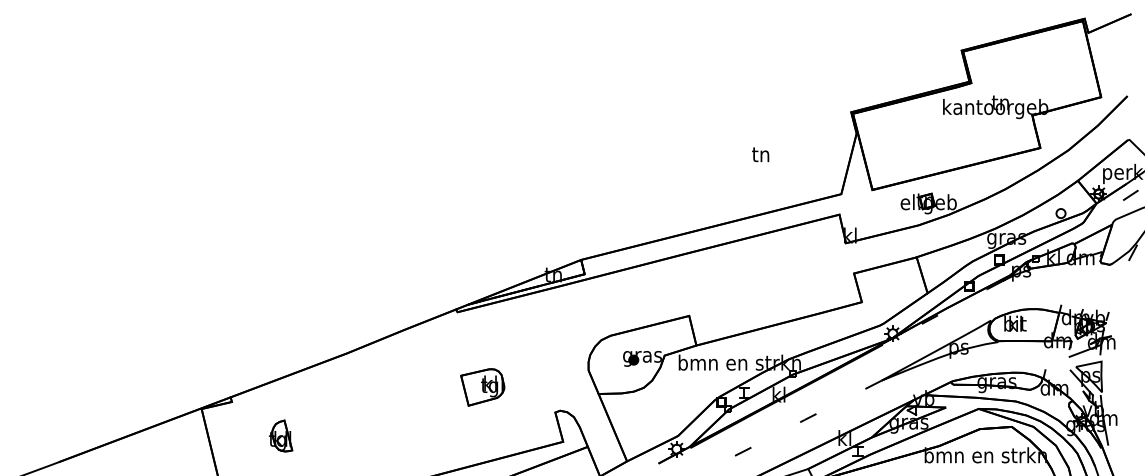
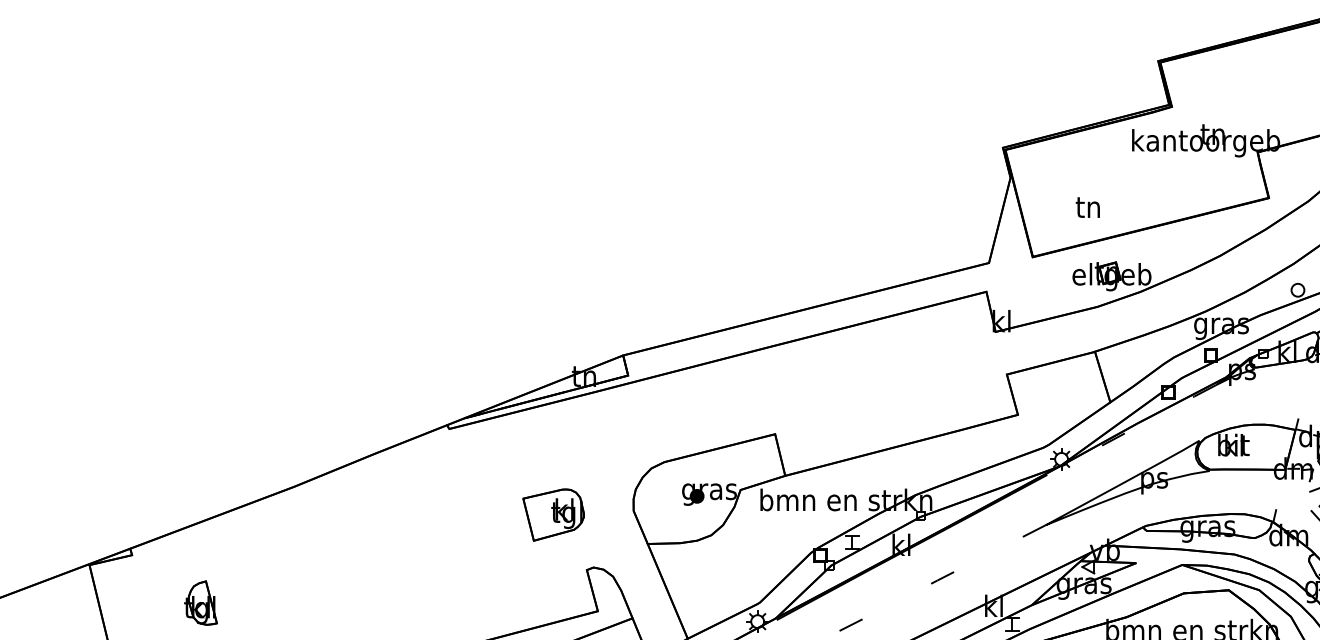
text: (760, 154) -> (1087, 207), moved
part: (482, 387) -> (553, 515), moved

